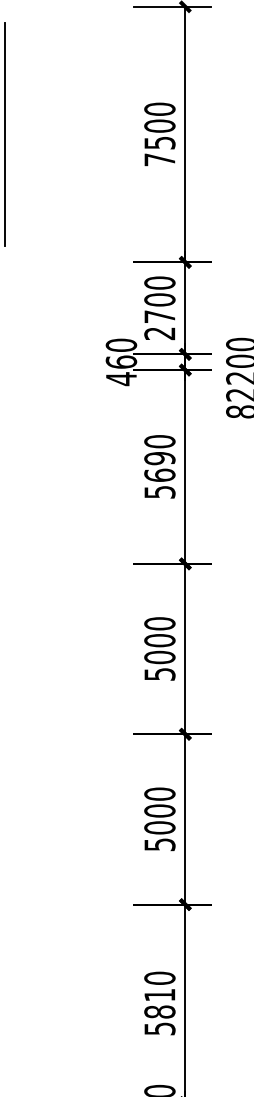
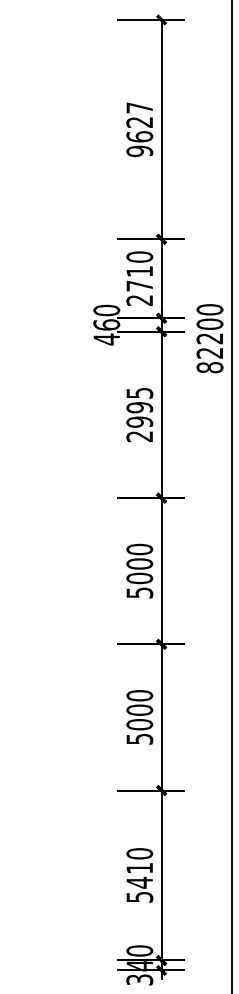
line: (5, 134) -> (7, 129), removed
text: (159, 134) -> (139, 129), 7500 -> 9627
text: (159, 299) -> (139, 271), 2700 -> 2710
text: (159, 466) -> (139, 414), 5690 -> 2995
text: (159, 1011) -> (139, 882), 5810 -> 5410

